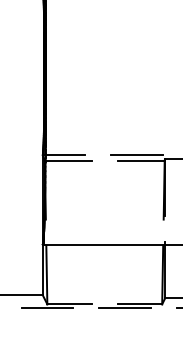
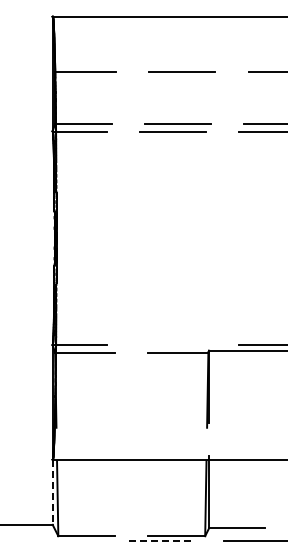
line: (136, 154) -> (172, 344), removed
line: (42, 270) -> (52, 492), solid -> dashed
line: (47, 308) -> (58, 541), removed
line: (124, 308) -> (157, 541), solid -> dashed

